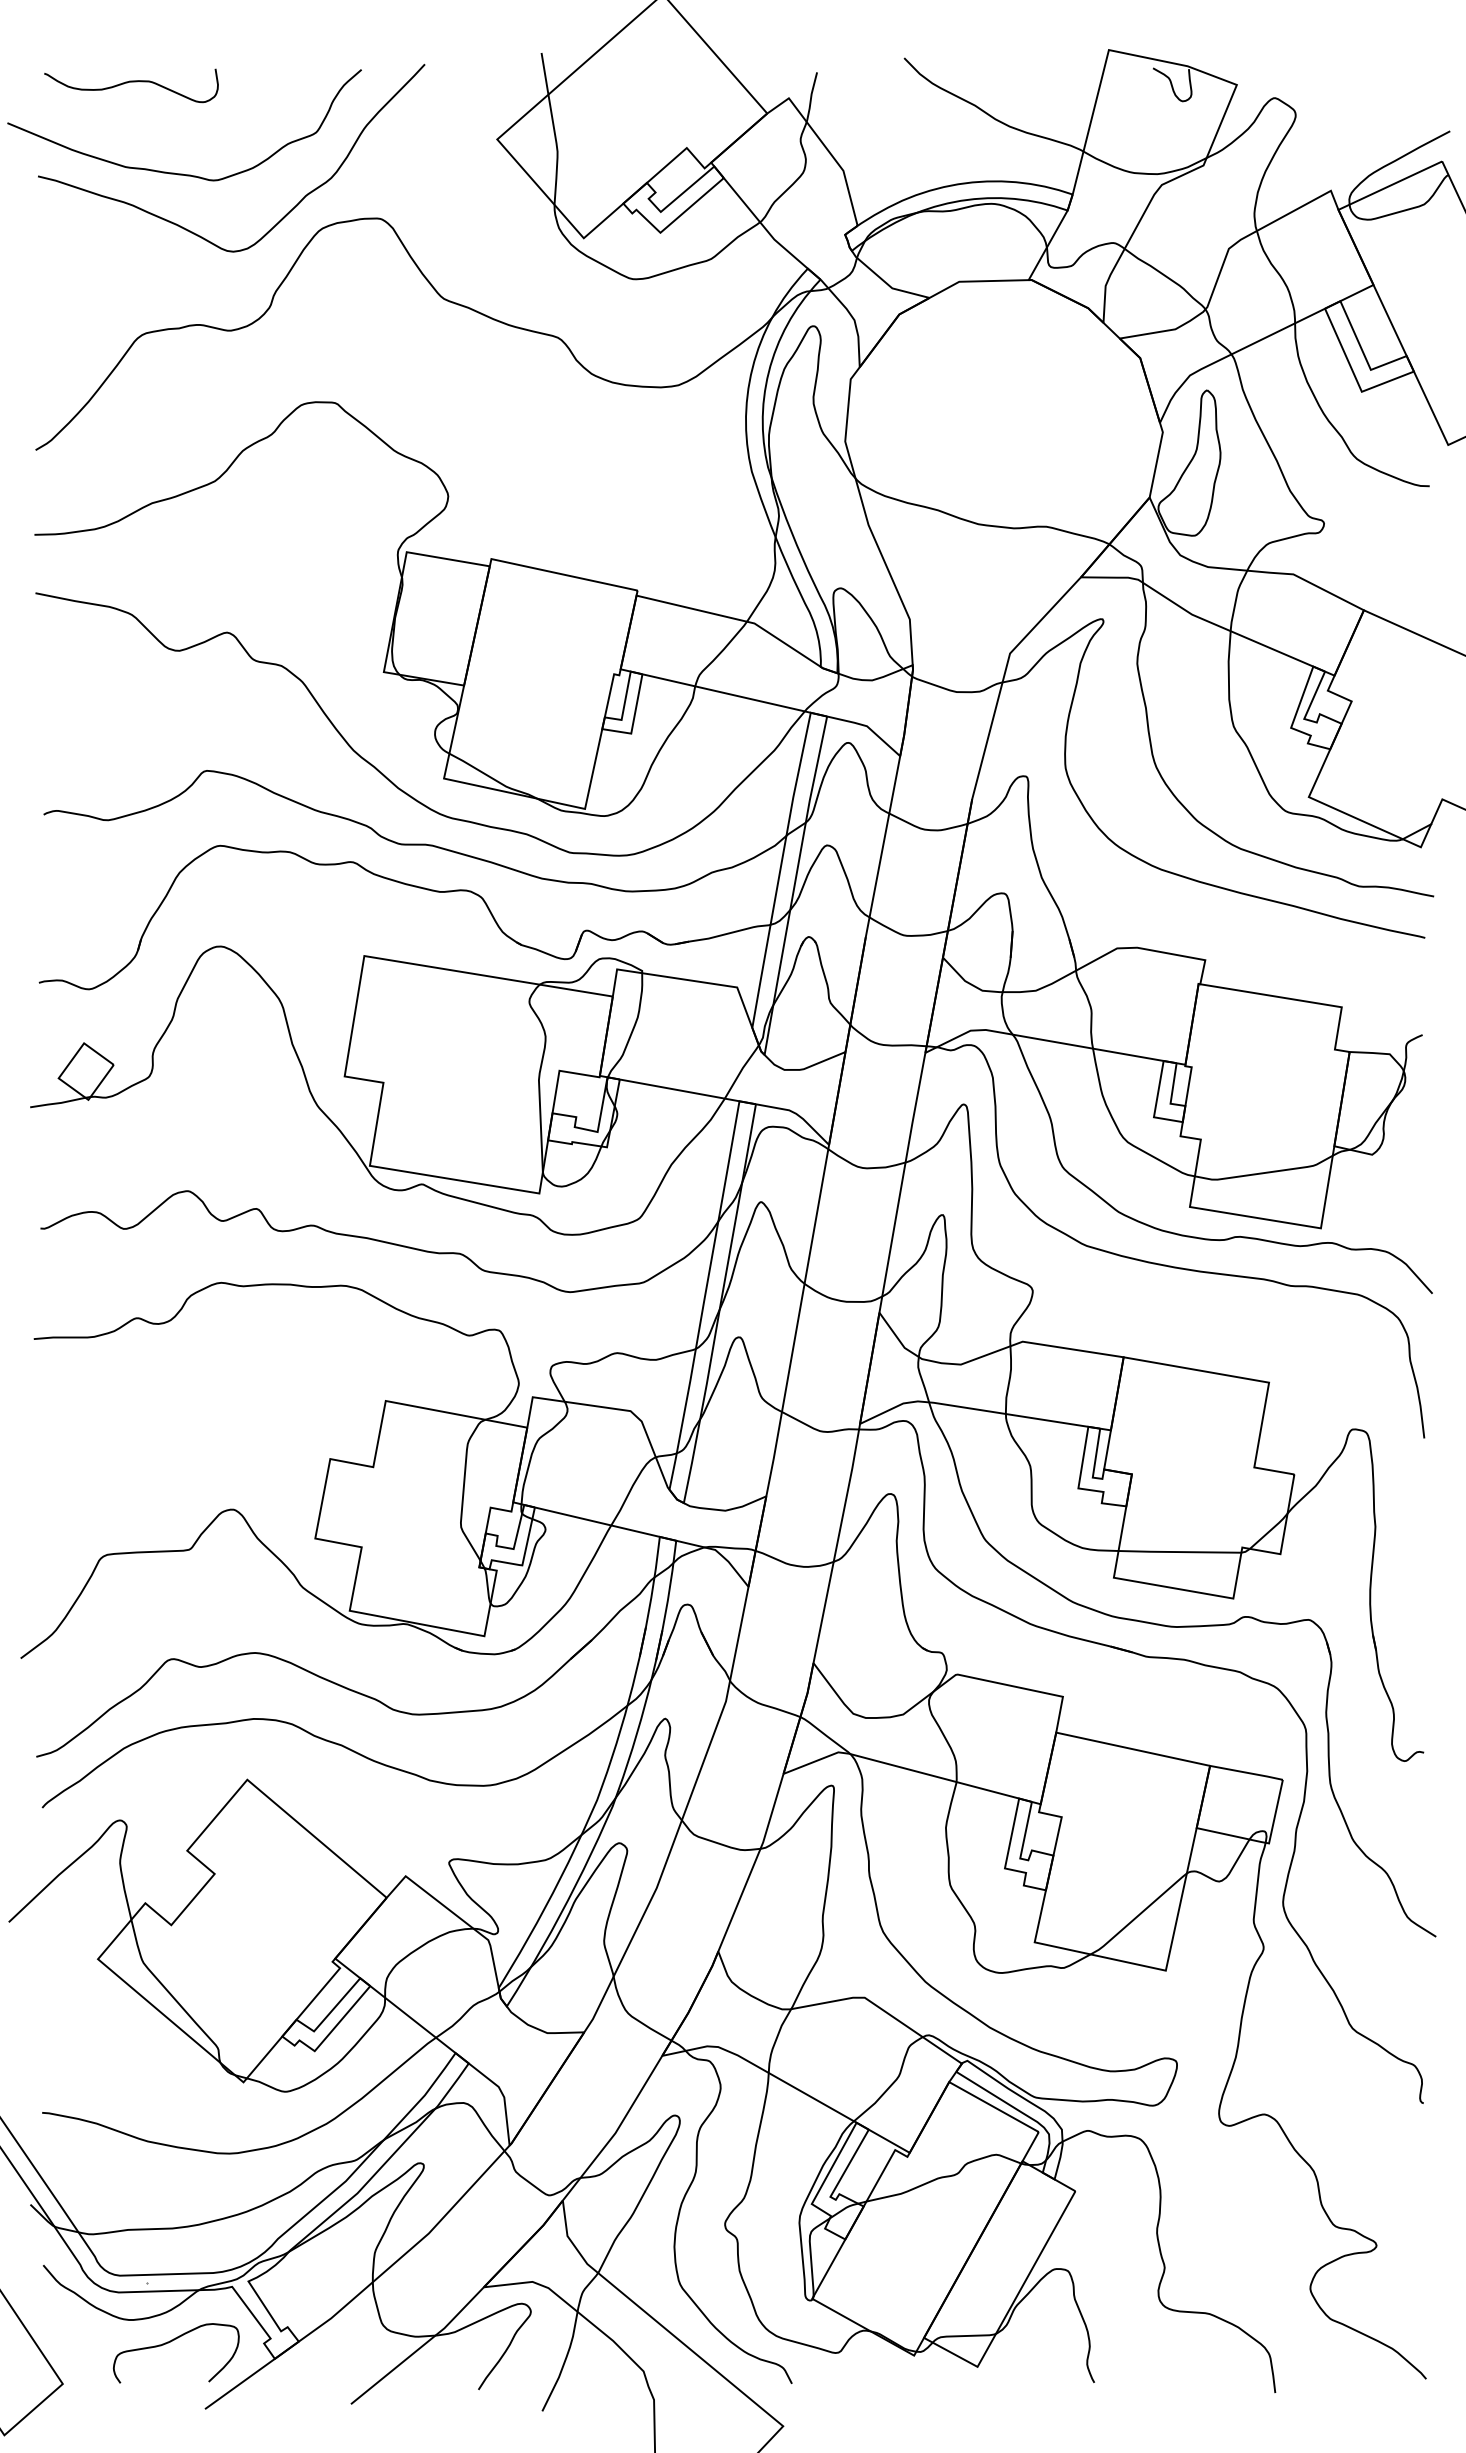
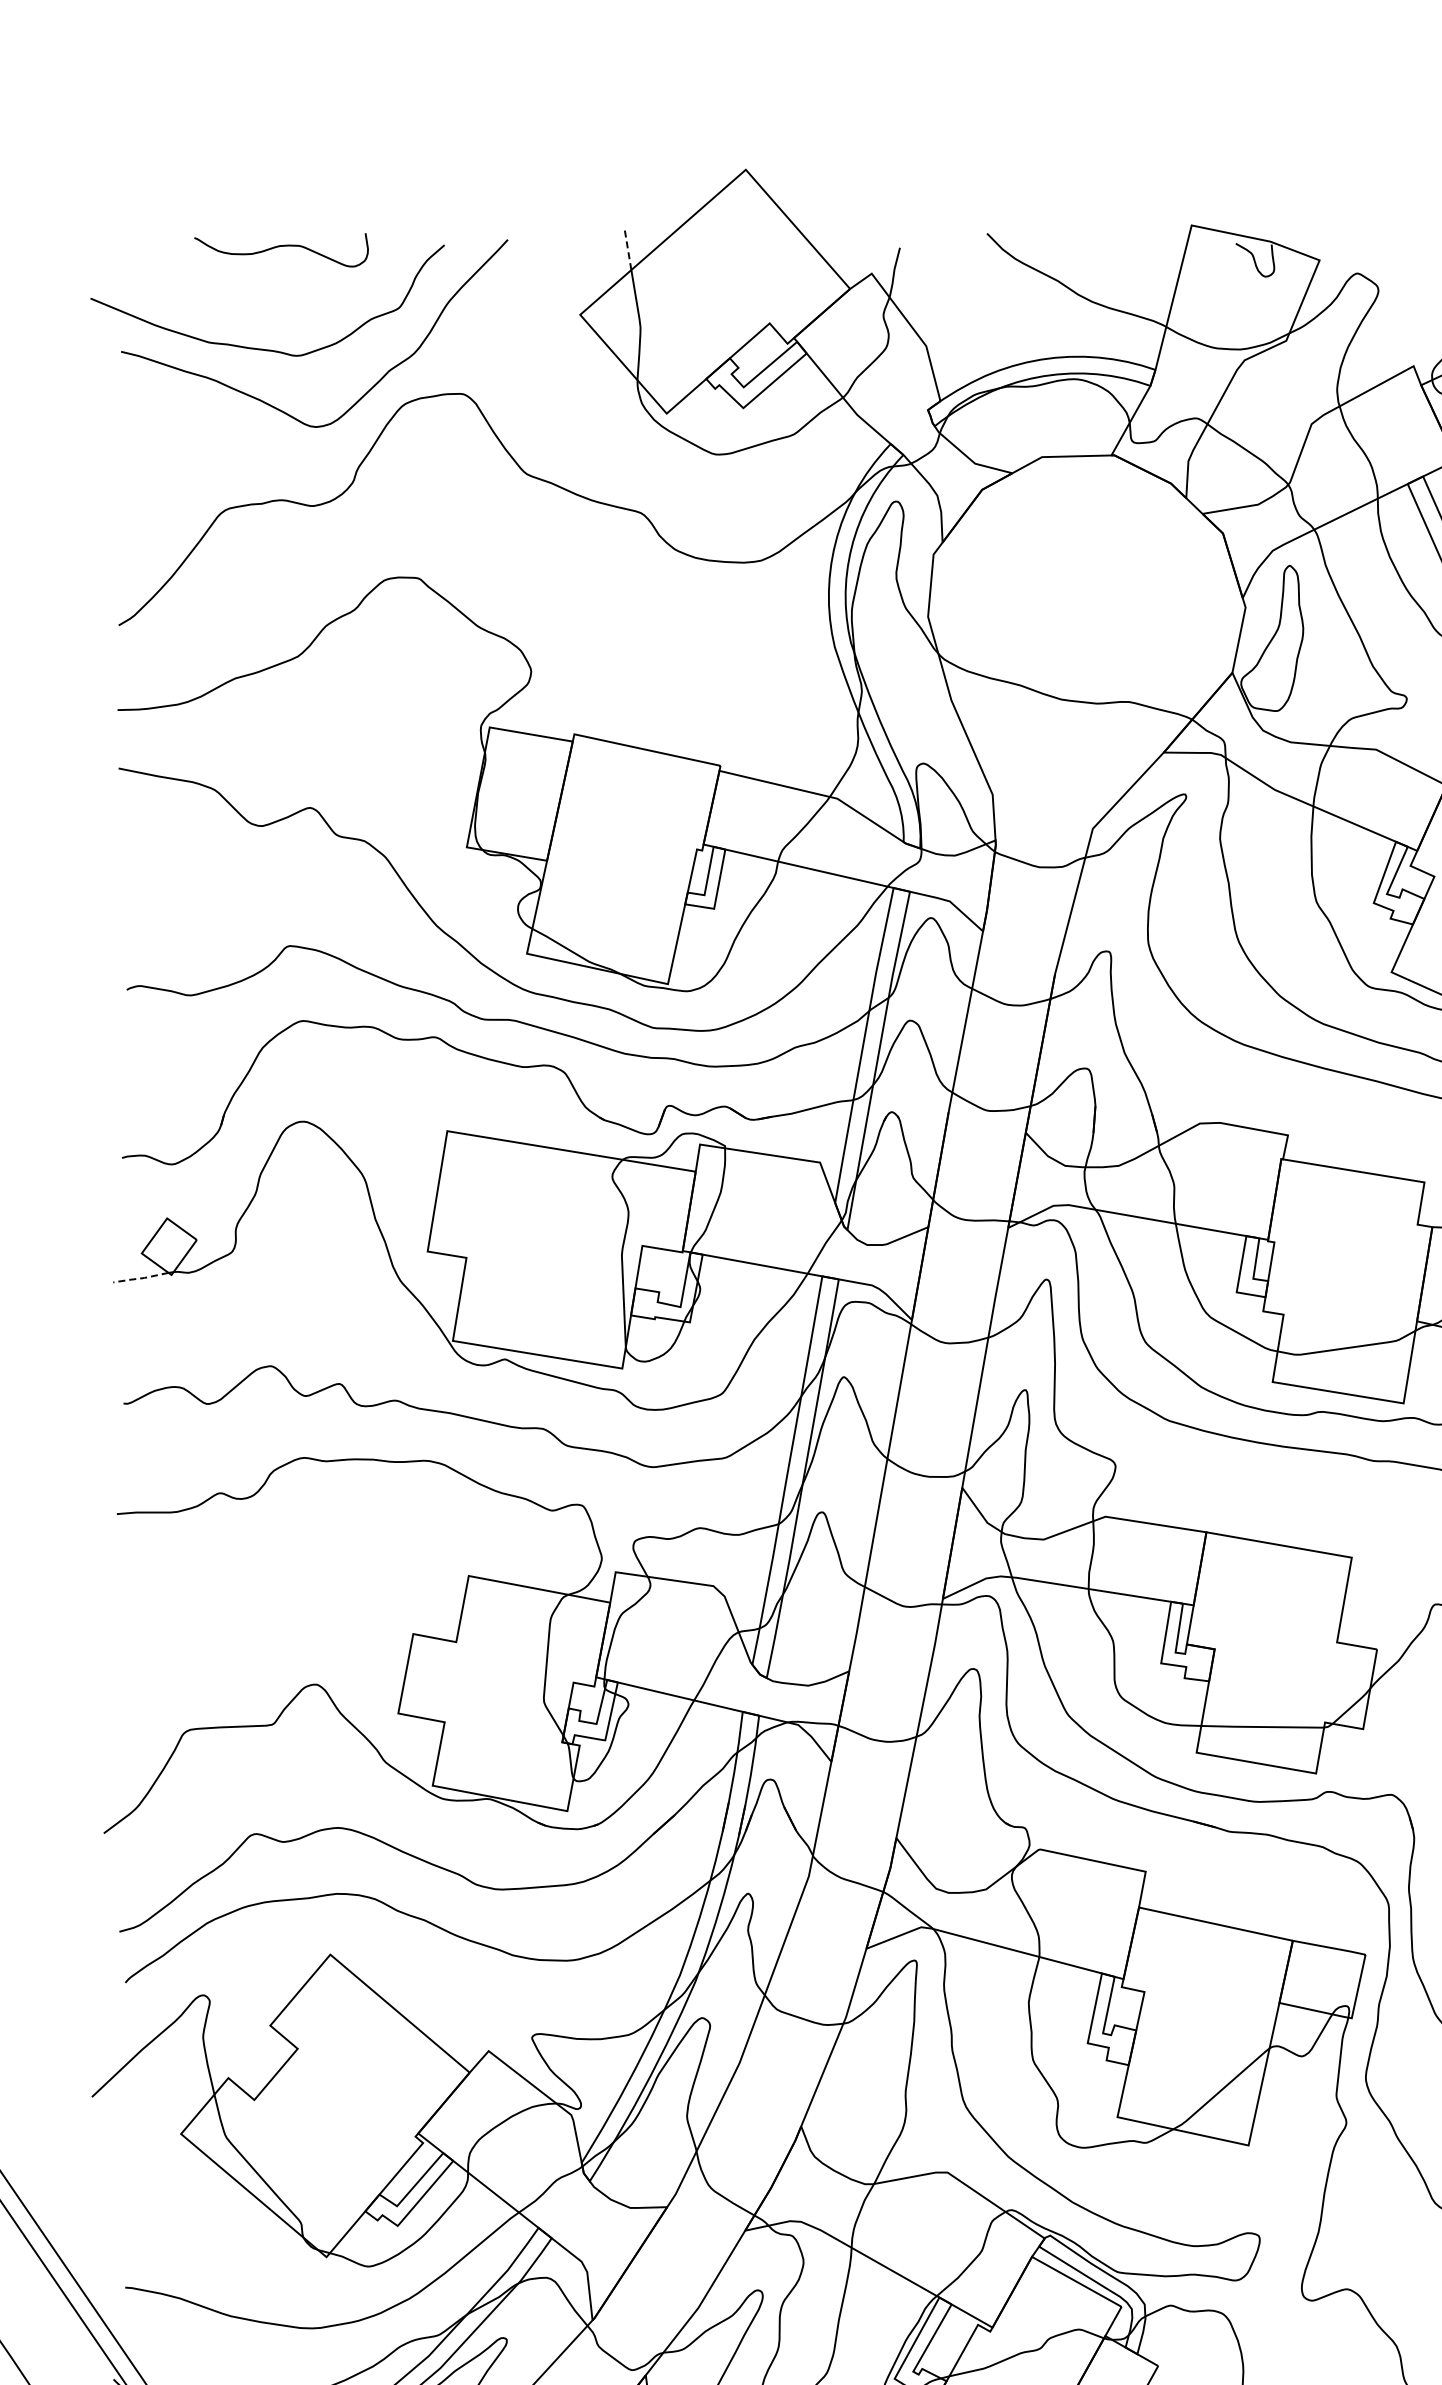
line: (544, 73) -> (627, 248), solid -> dashed
curve: (131, 82) -> (281, 246), moved
line: (57, 1103) -> (140, 1278), solid -> dashed

